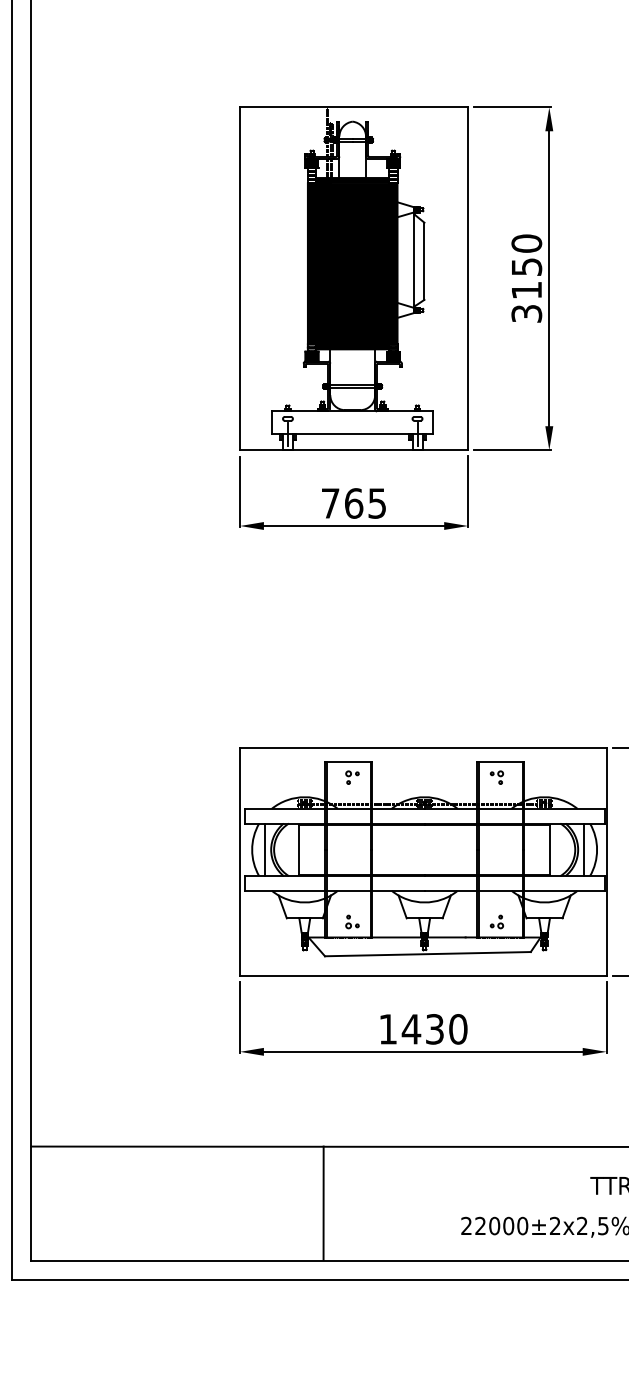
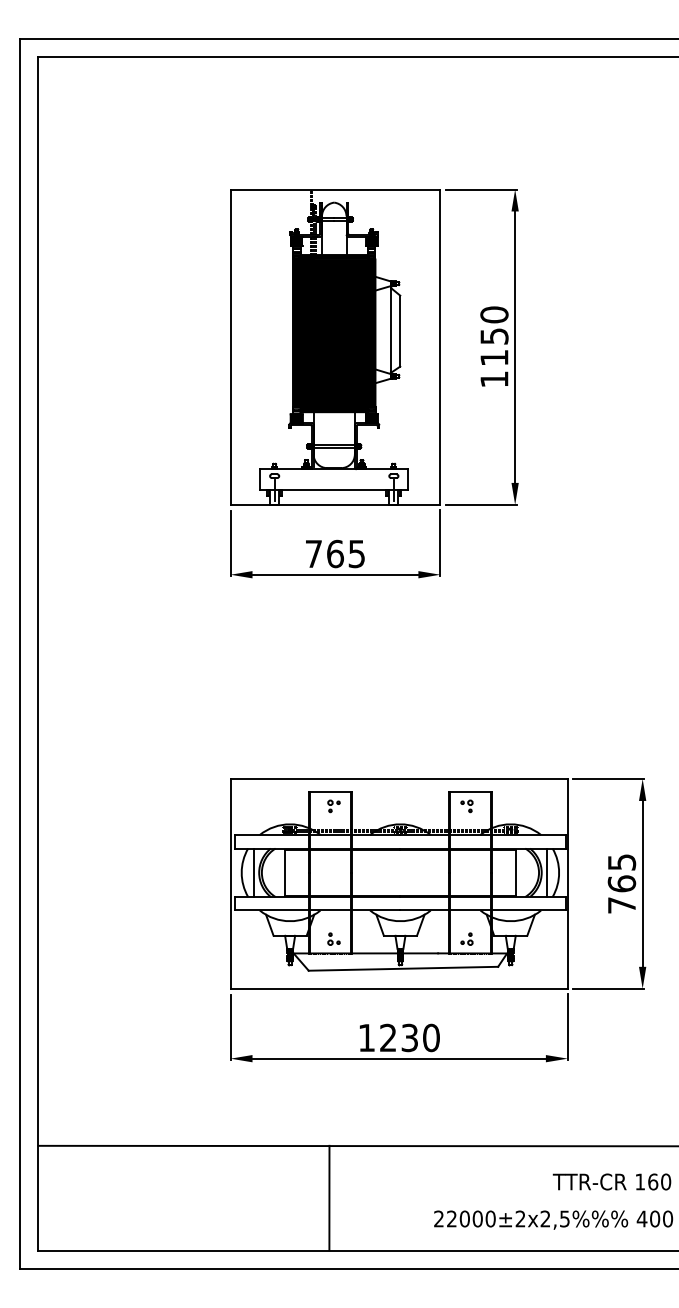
text: (526, 313) -> (494, 379), 3150 -> 1150
text: (411, 1028) -> (388, 1037), 1430 -> 1230
line: (323, 1202) -> (329, 1197), moved

